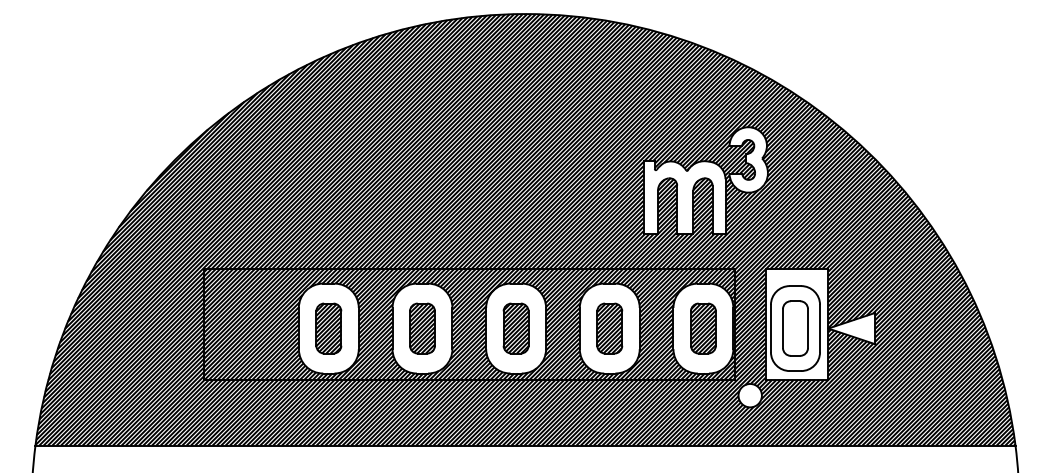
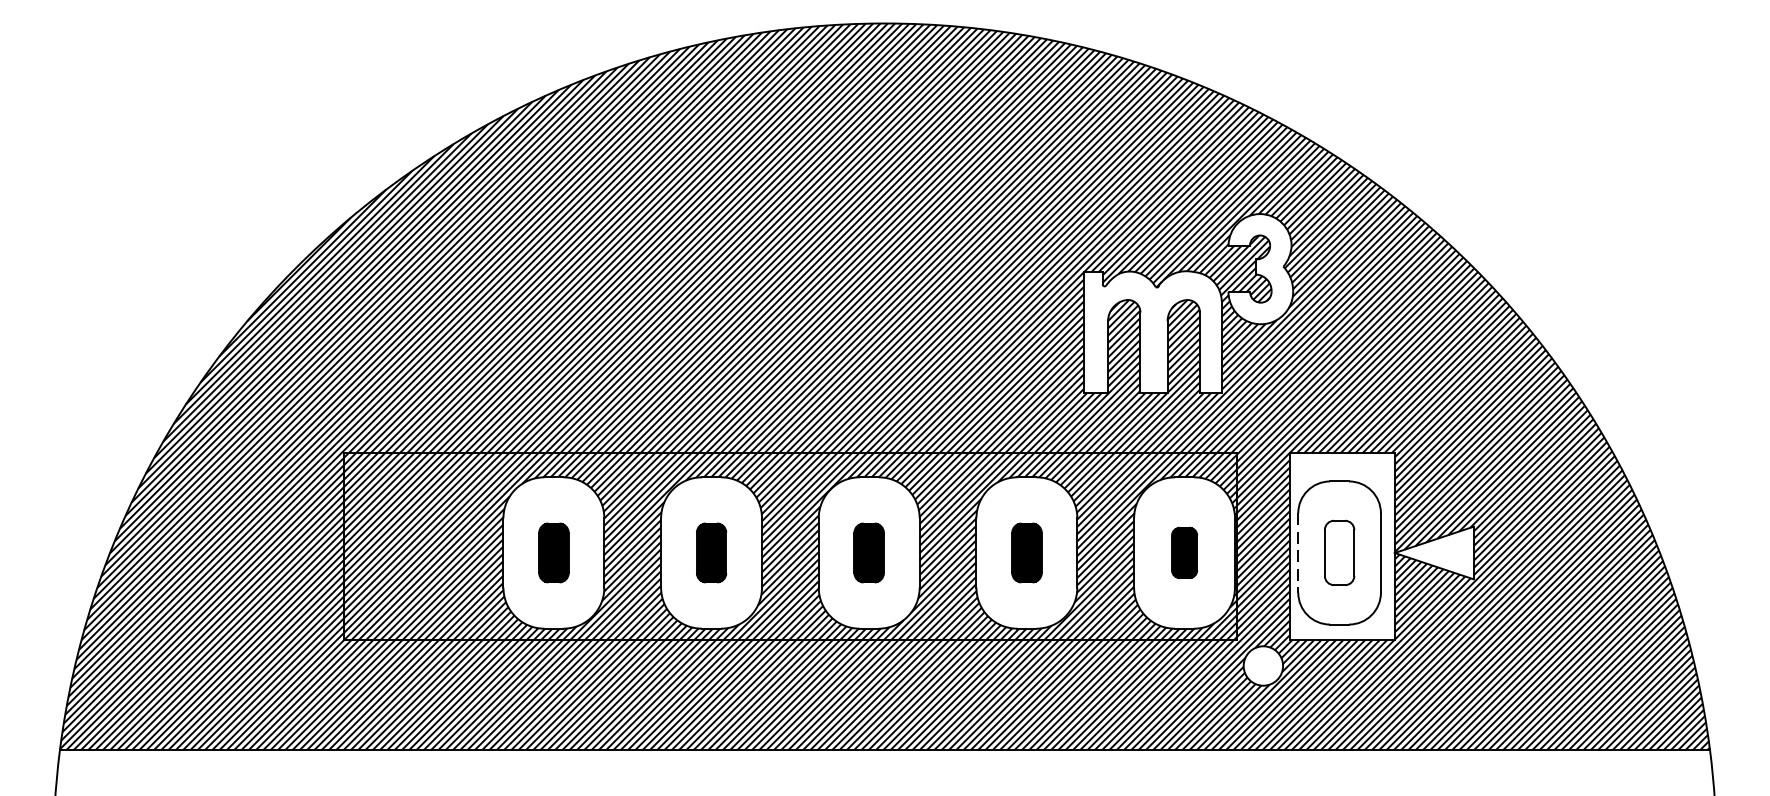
part: (328, 328) -> (553, 552), size x0.7
part: (422, 328) -> (711, 552), size x0.7
part: (515, 328) -> (868, 552), size x0.7
part: (609, 328) -> (1026, 552), size x0.7
part: (703, 328) -> (1184, 552), size x0.6
line: (770, 328) -> (1297, 552), solid -> dashed
part: (795, 328) -> (1339, 552), size x0.7

